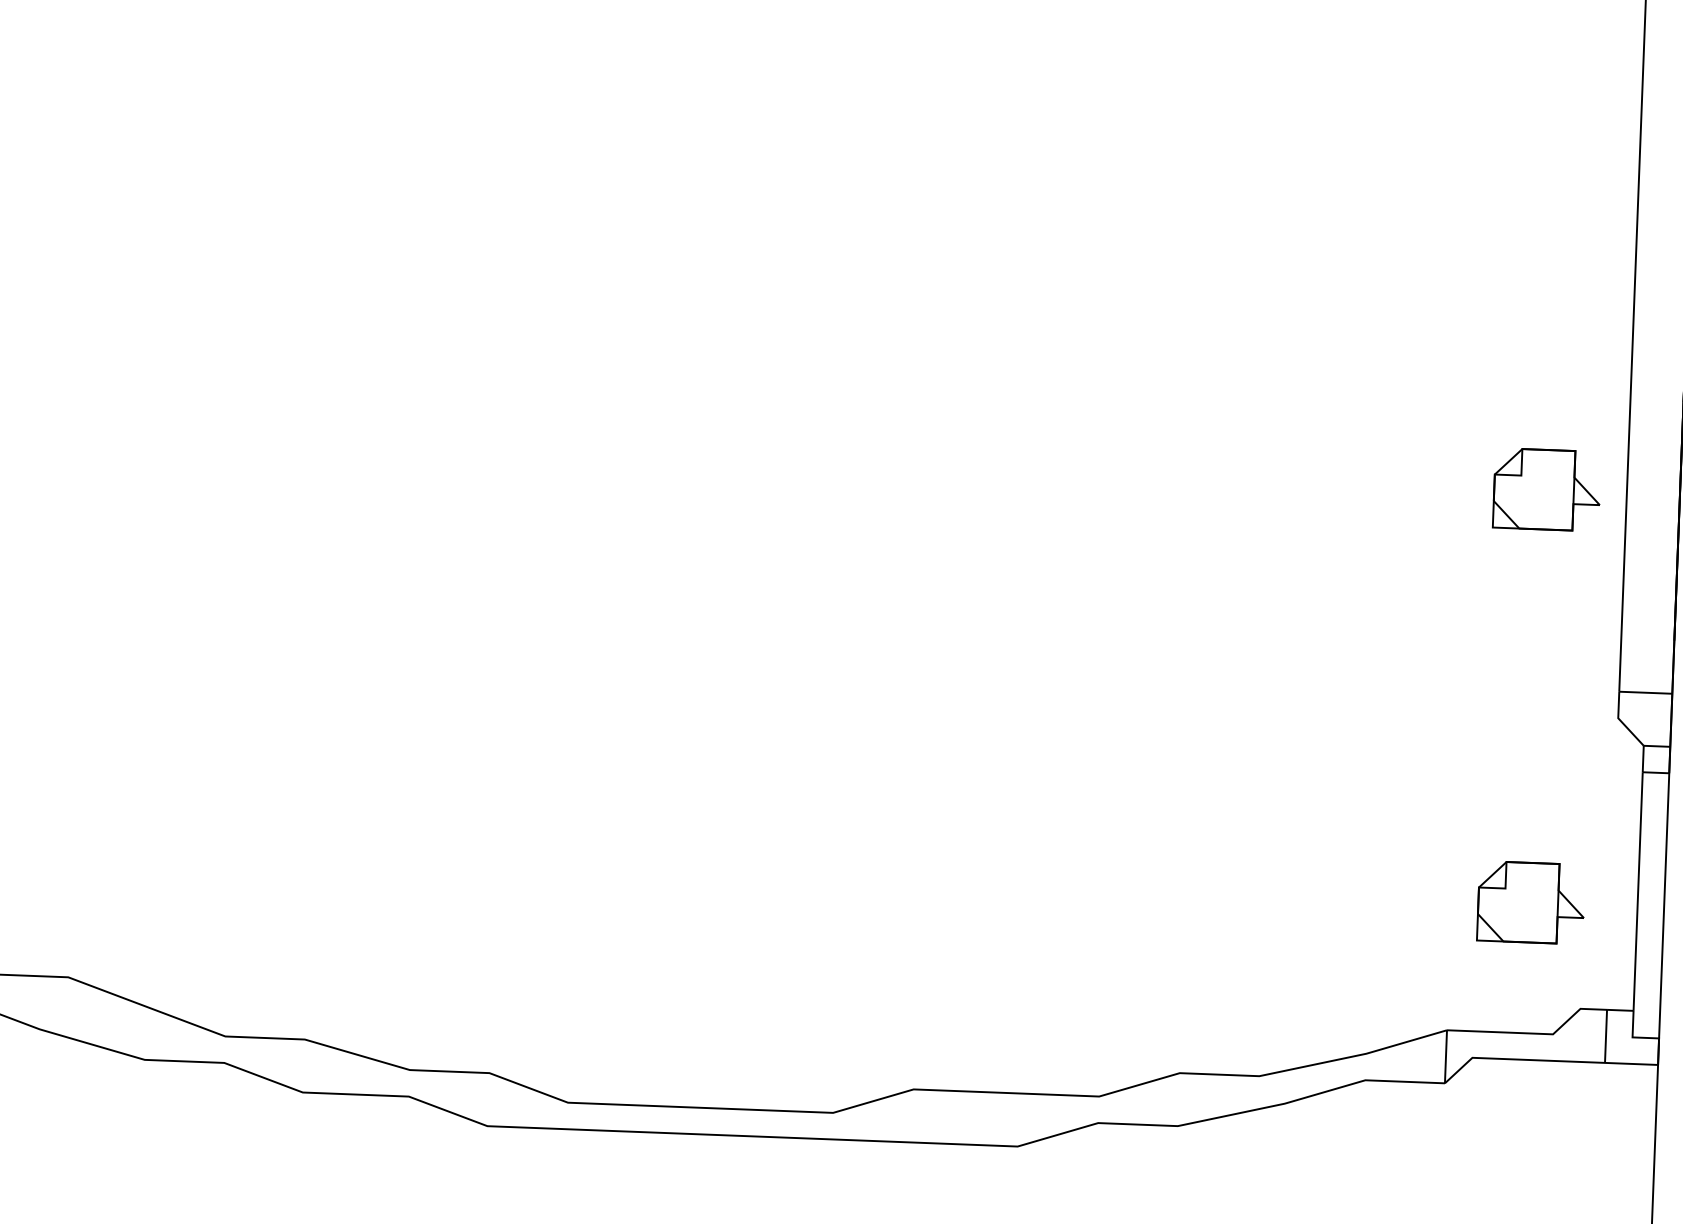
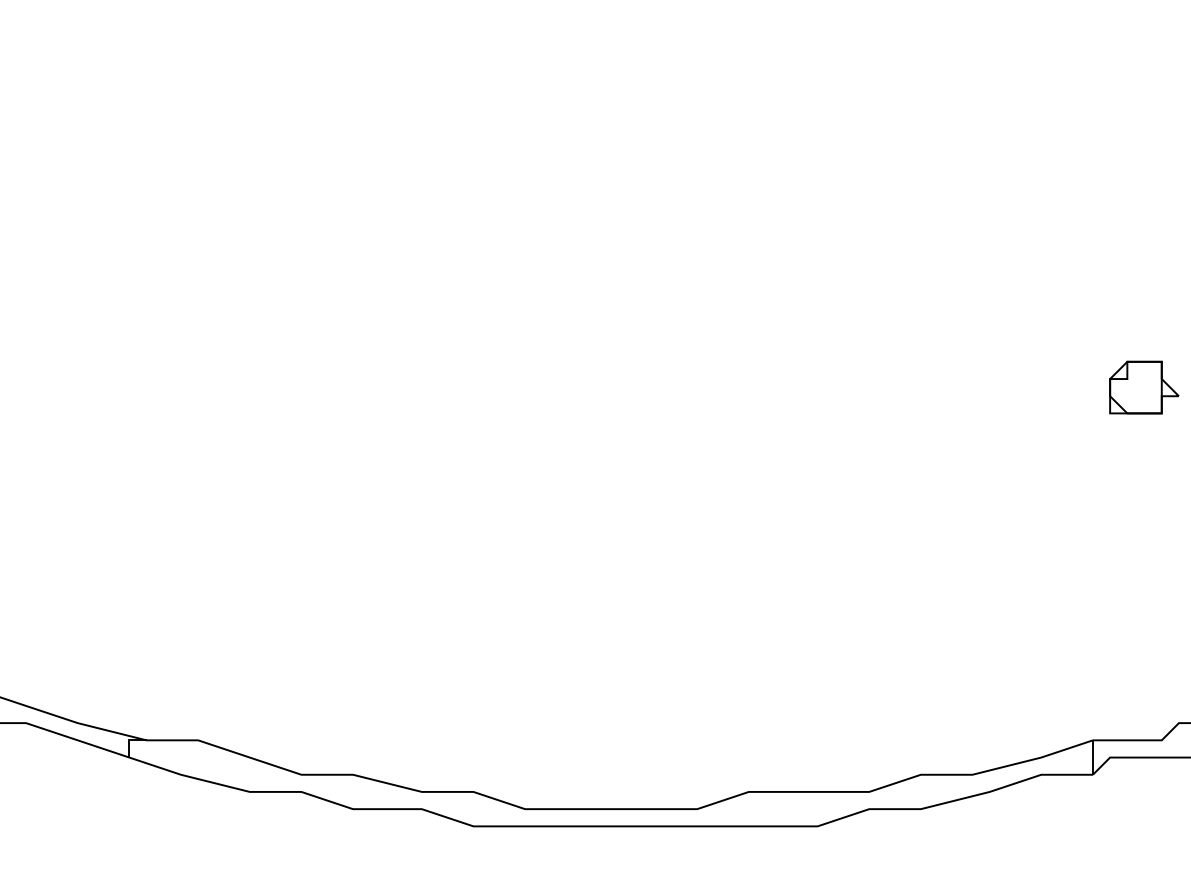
part: (1531, 902) -> (1144, 655), removed

